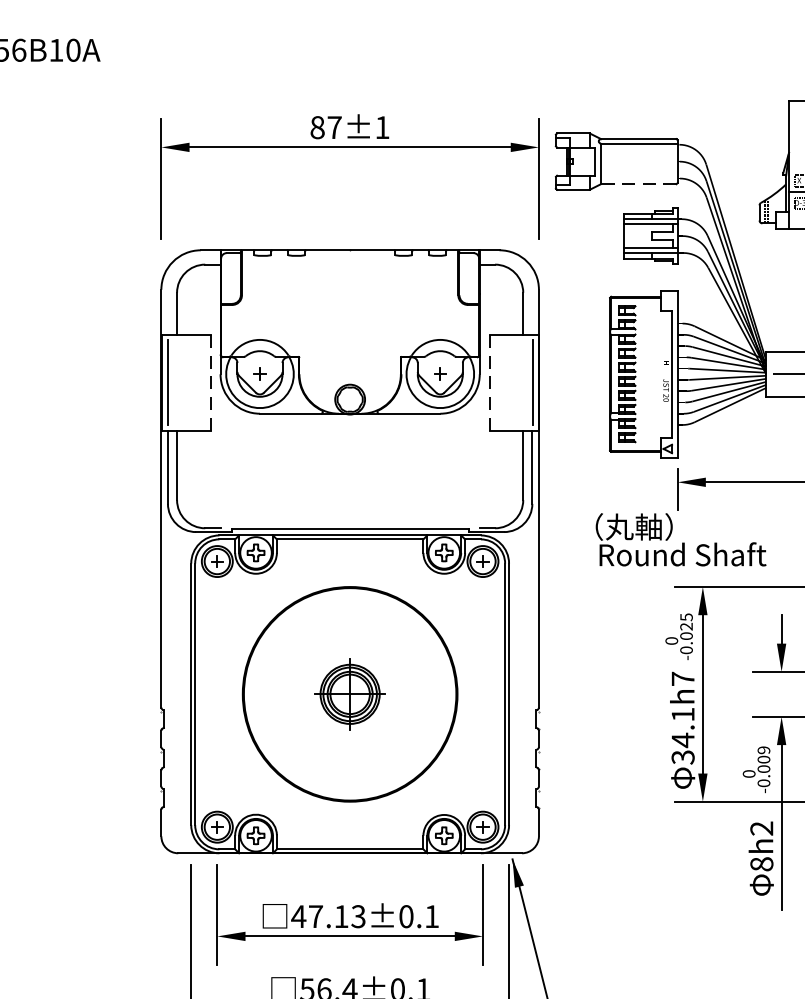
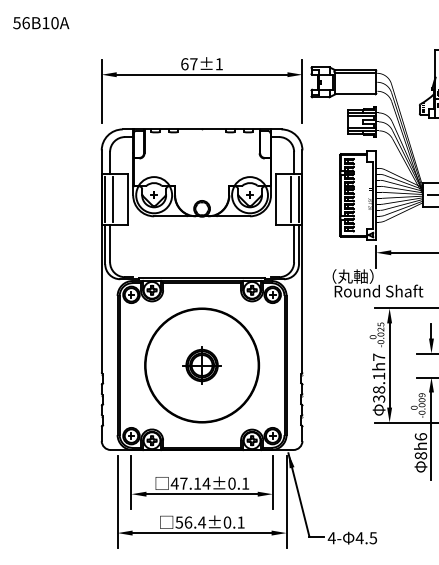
text: (317, 128) -> (184, 64), 87±1 -> 67±1
line: (638, 184) -> (355, 94), dashed -> solid
line: (183, 382) -> (113, 199), added
line: (518, 382) -> (291, 199), added
line: (209, 383) -> (127, 200), dashed -> solid
line: (490, 383) -> (276, 200), dashed -> solid
text: (683, 741) -> (379, 390), 34.1h7 -> 38.1h7
text: (760, 827) -> (420, 436), 8h2 -> 8h6
text: (358, 916) -> (206, 483), 47.13±0.1 -> 47.14±0.1

